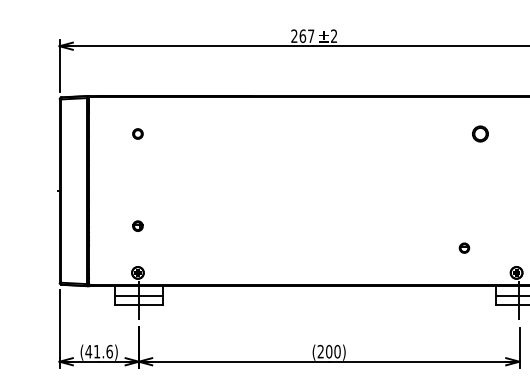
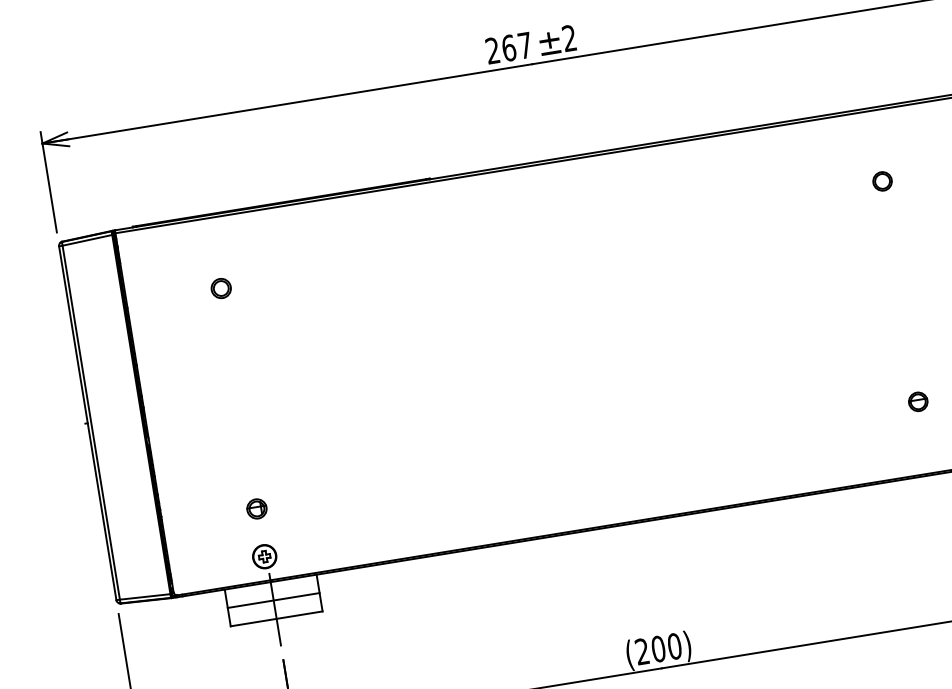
part: (480, 133) -> (882, 180), size x0.62
part: (137, 225) -> (255, 507), moved
part: (464, 247) -> (918, 400), moved

